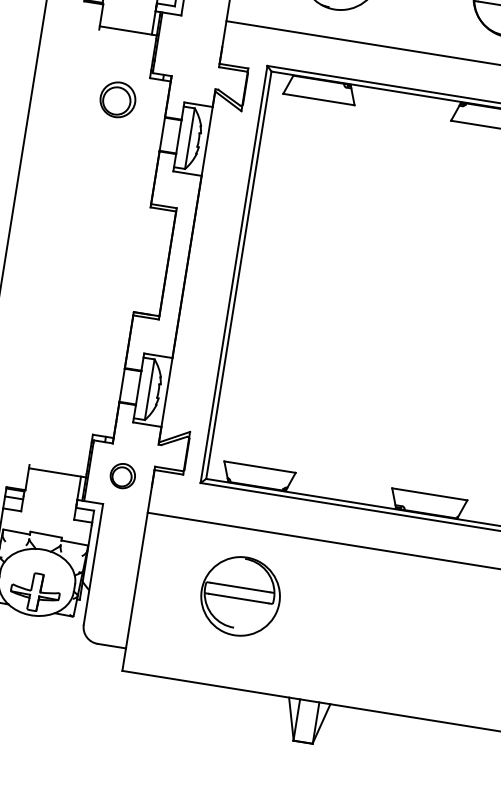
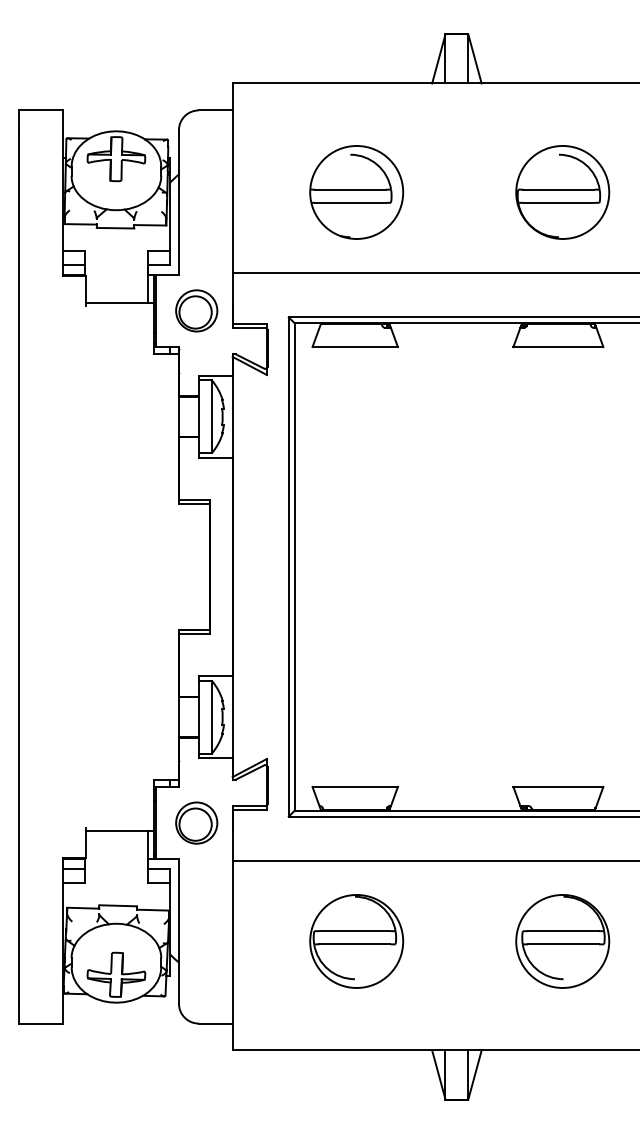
part: (117, 99) -> (196, 310), moved
part: (122, 475) -> (196, 822), size x1.43
part: (412, 623) -> (562, 941), added

